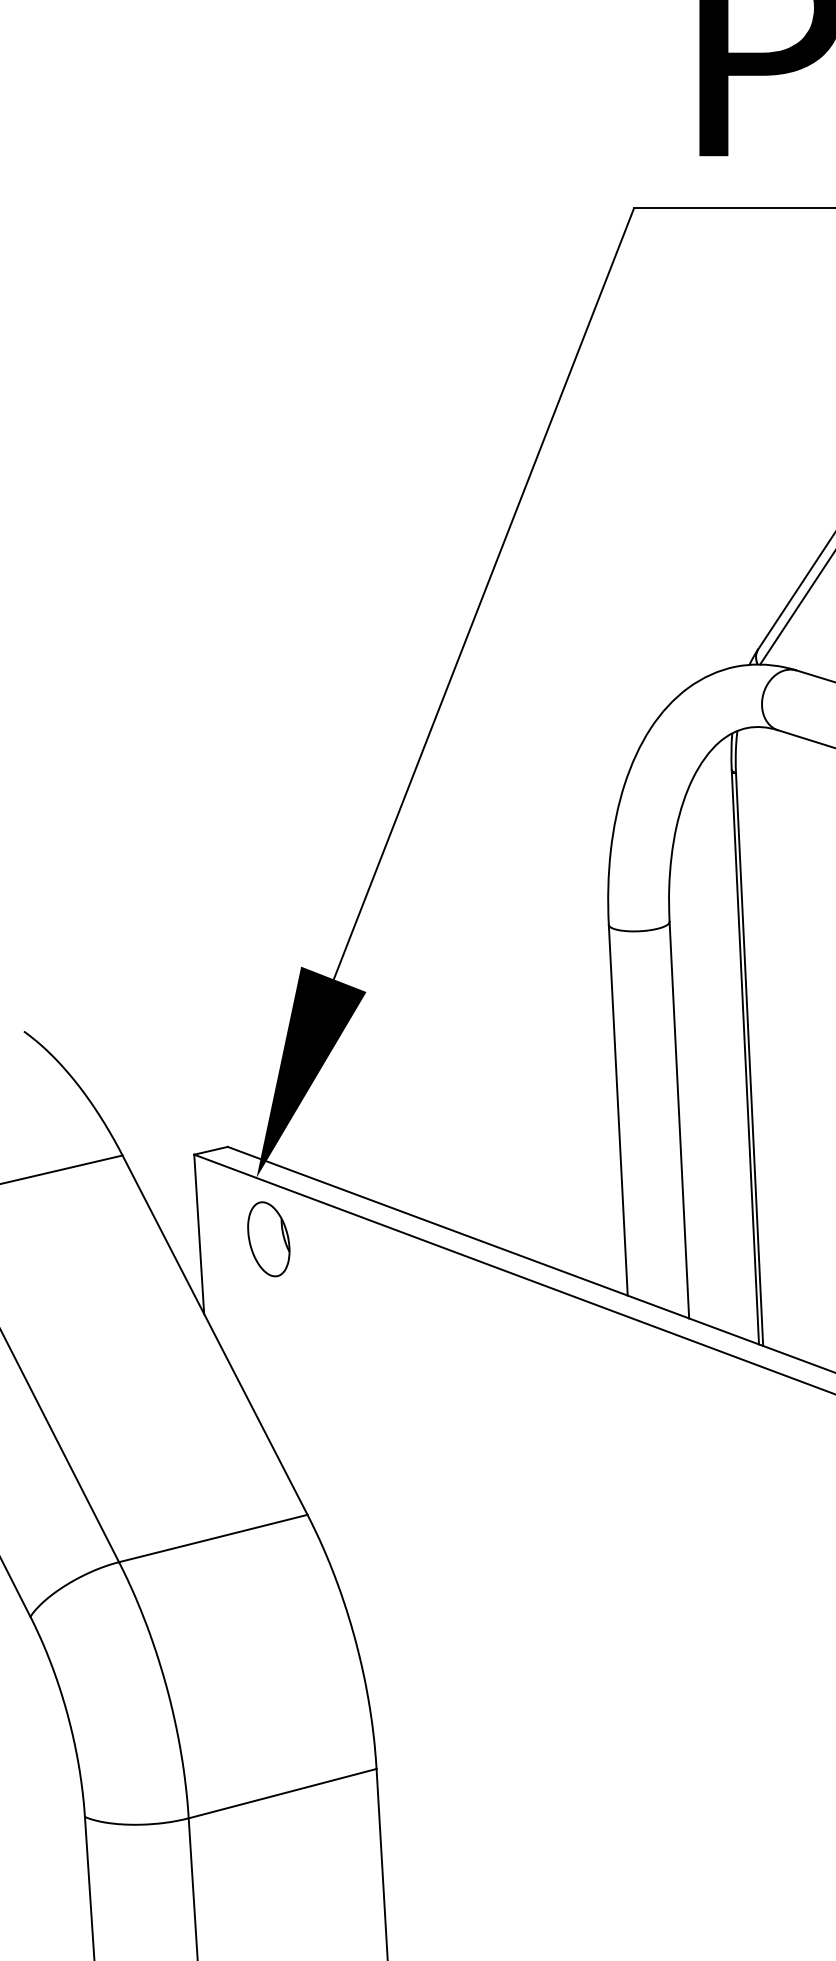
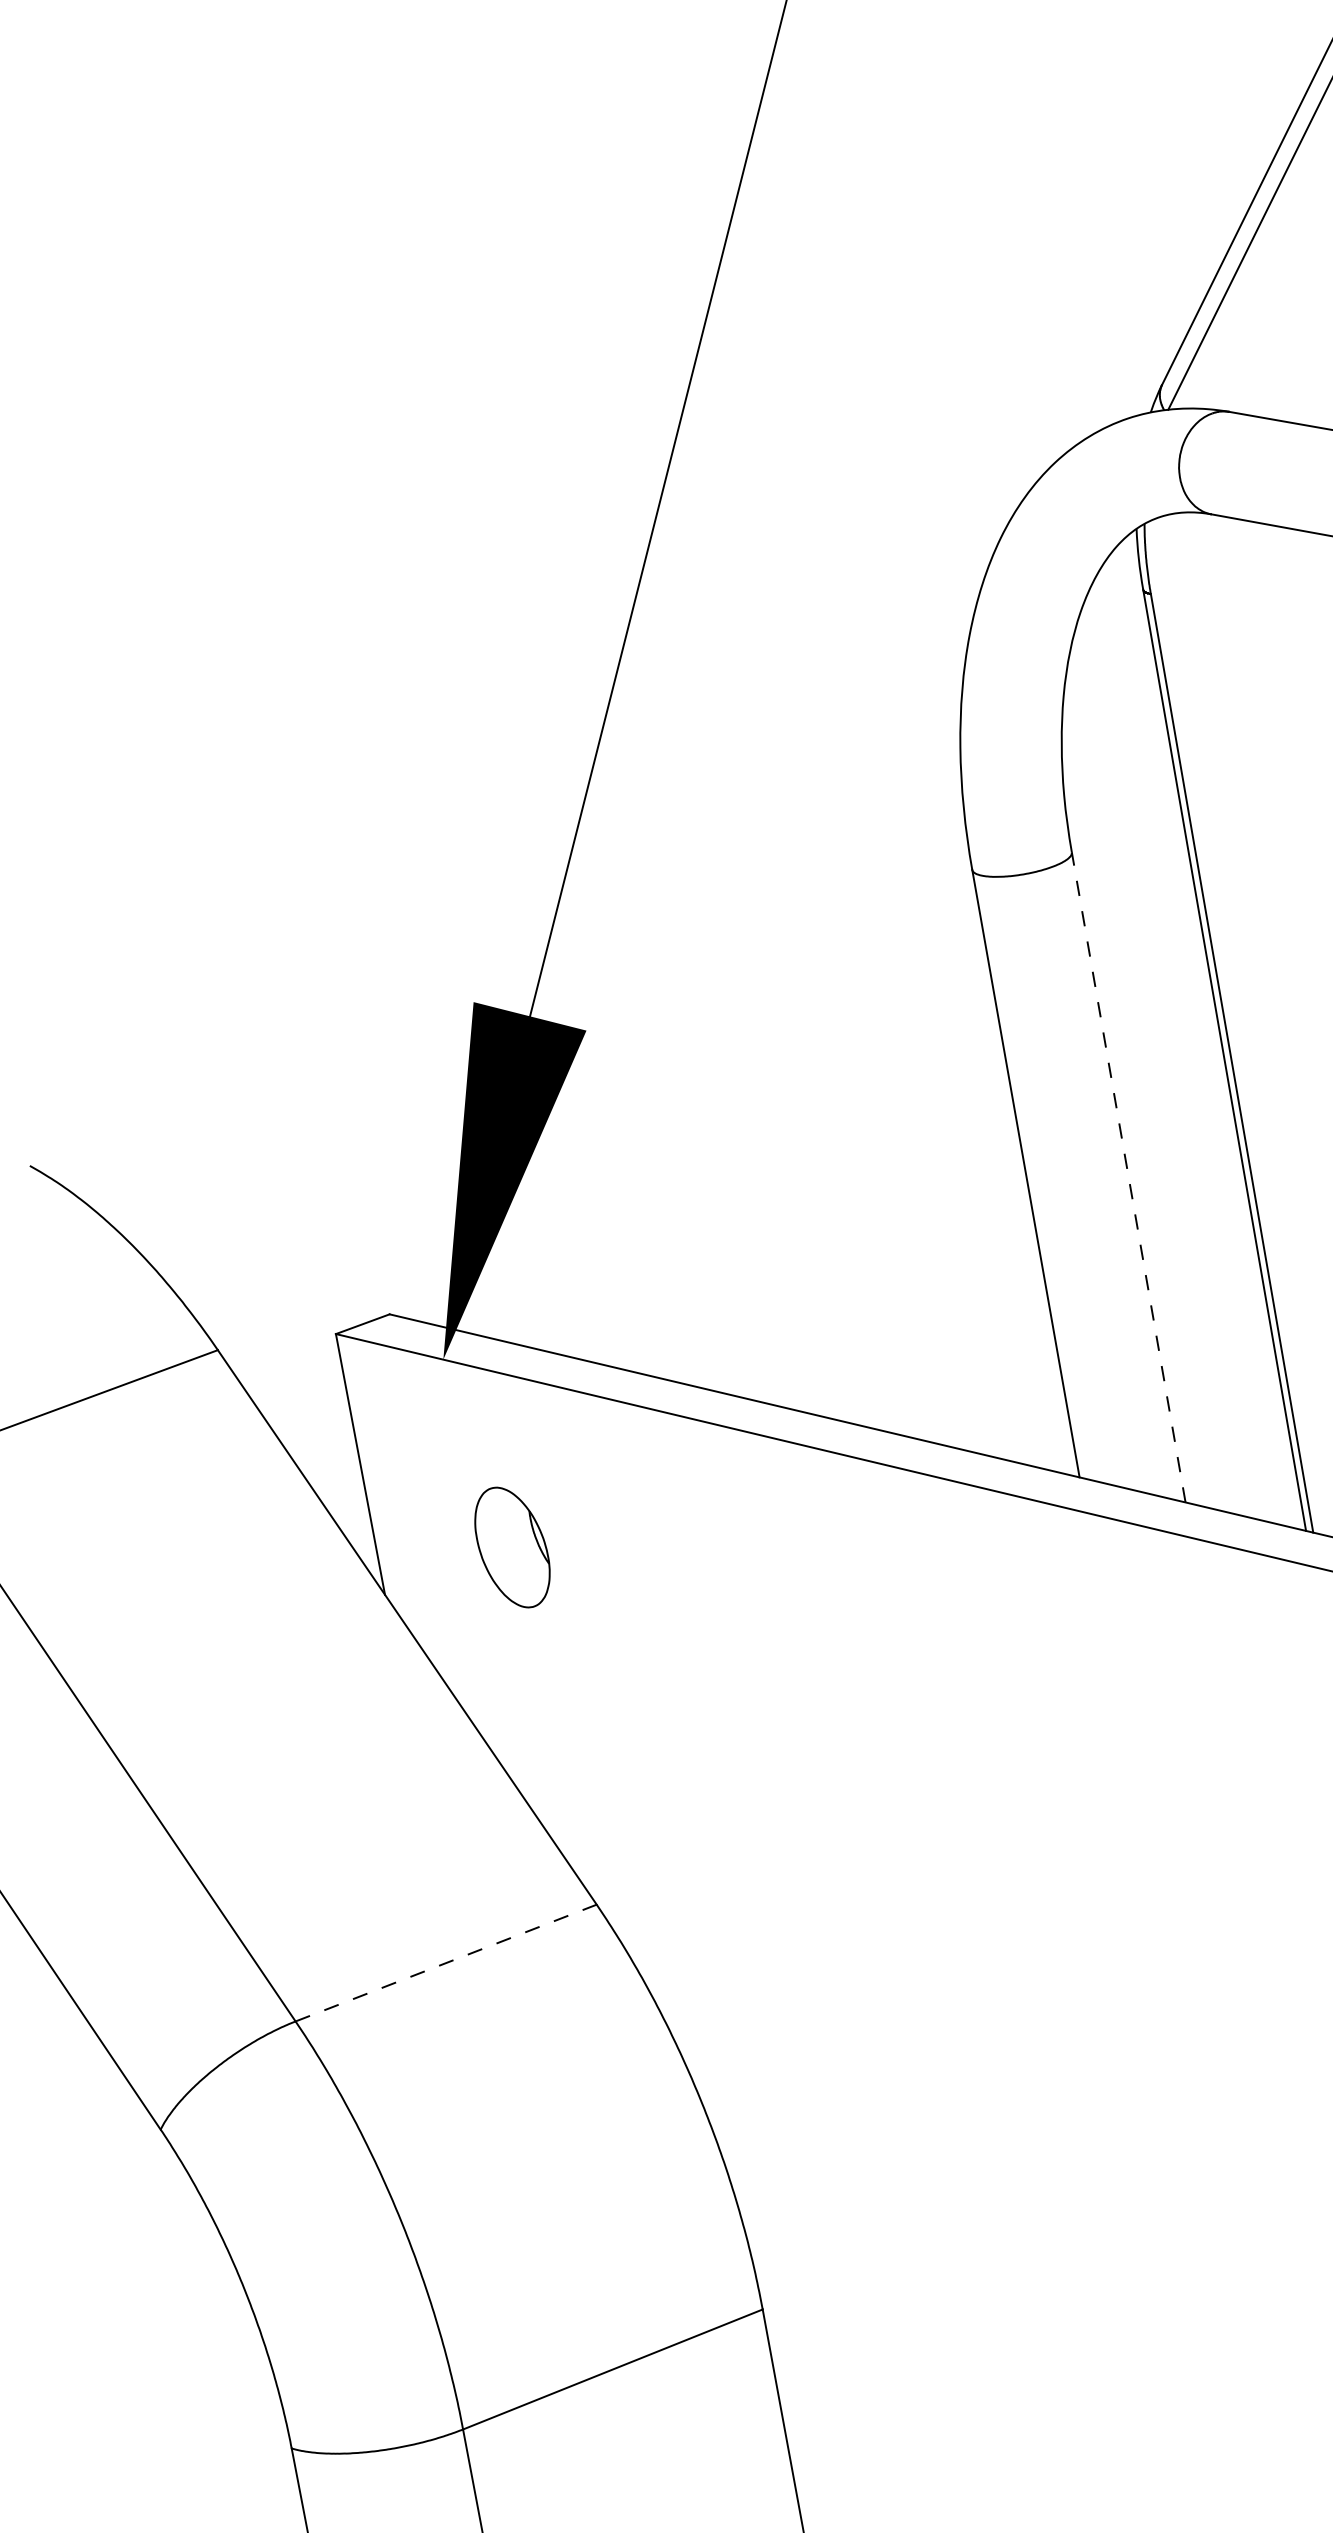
line: (679, 1120) -> (1128, 1178), solid -> dashed
part: (268, 1239) -> (511, 1547), moved
line: (213, 1538) -> (446, 1962), solid -> dashed

